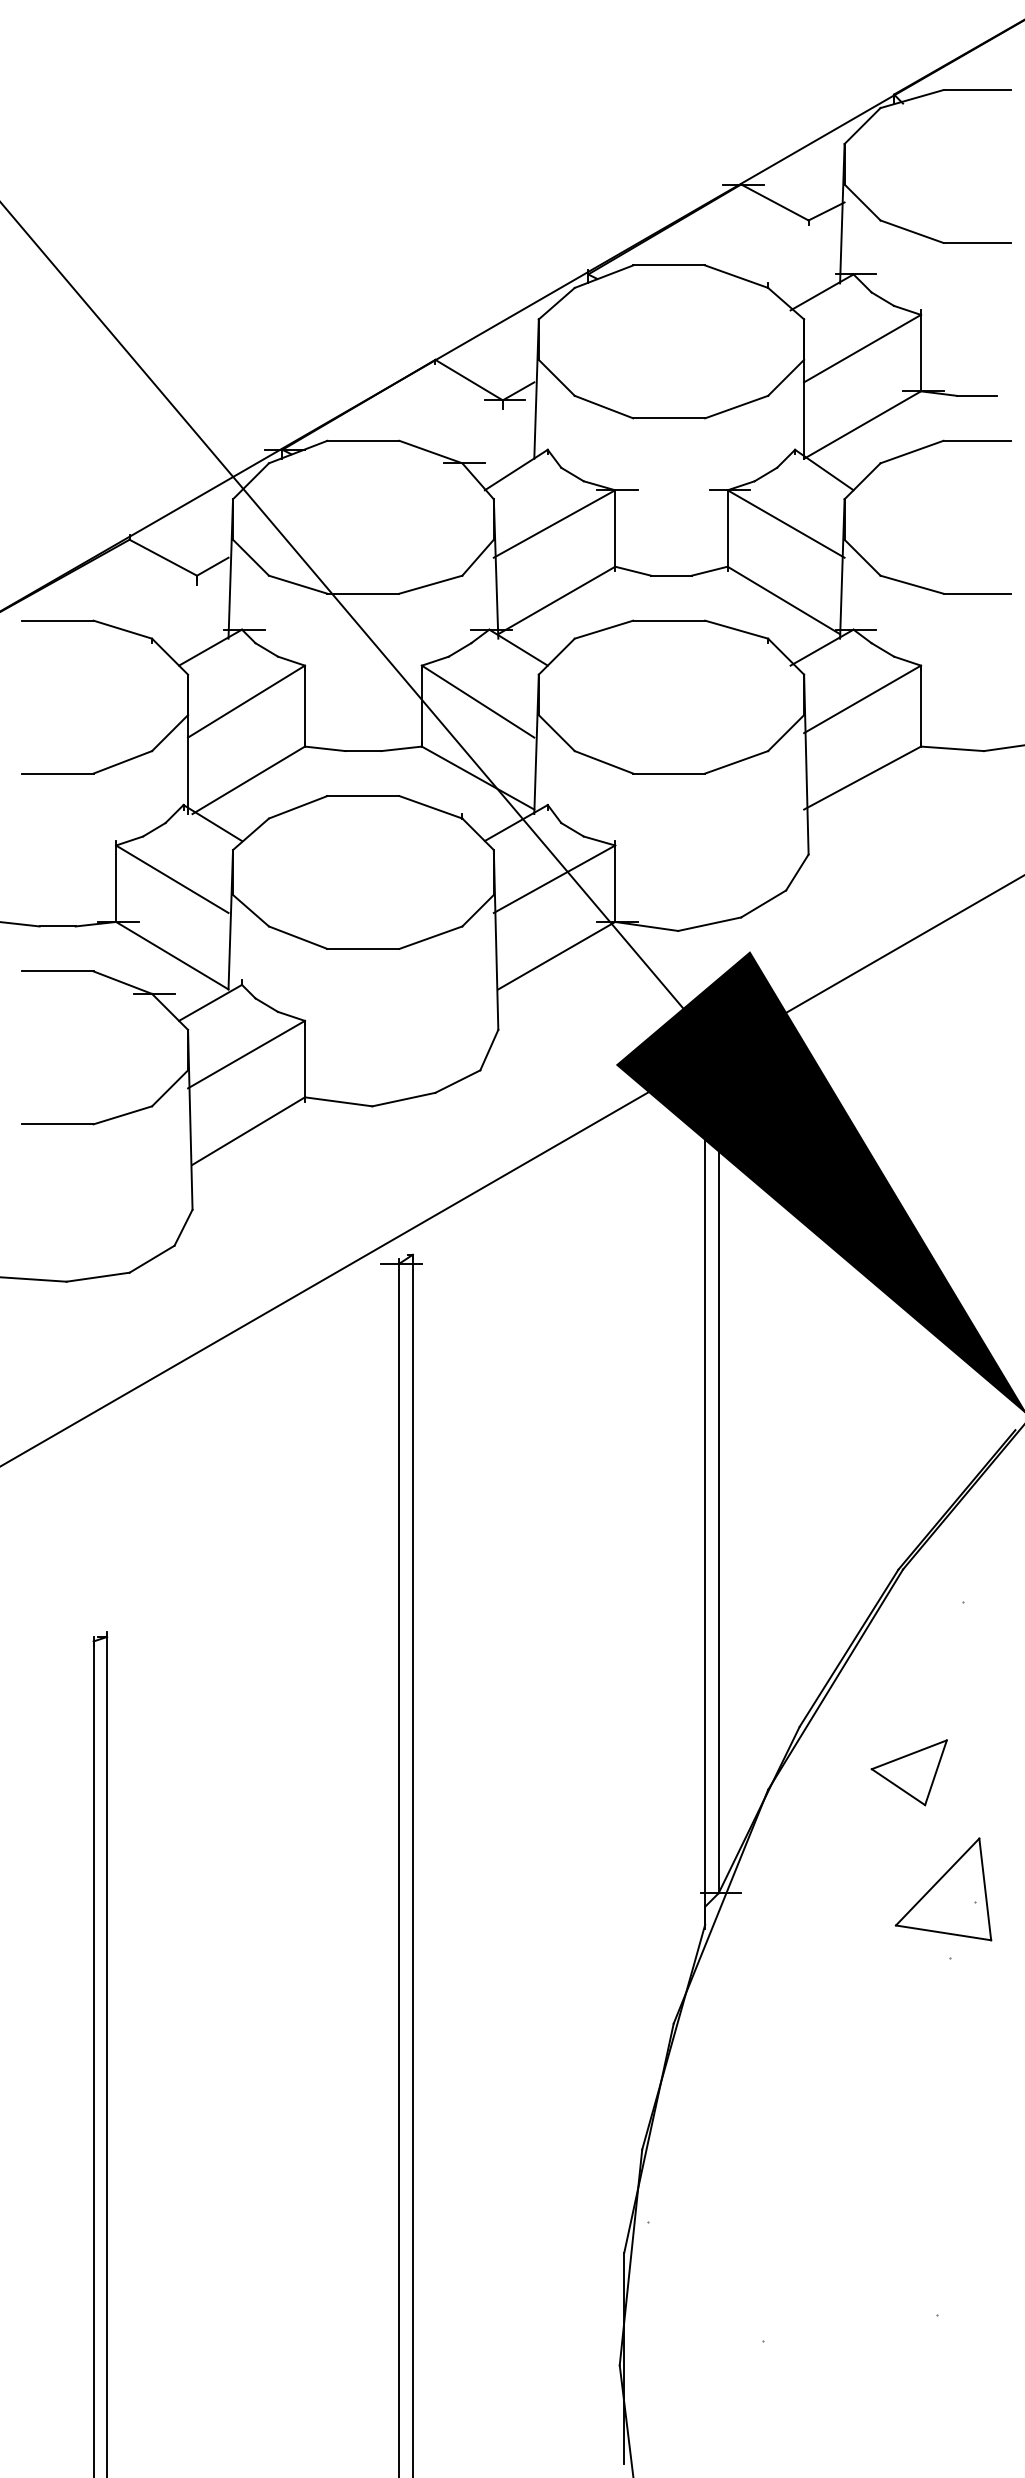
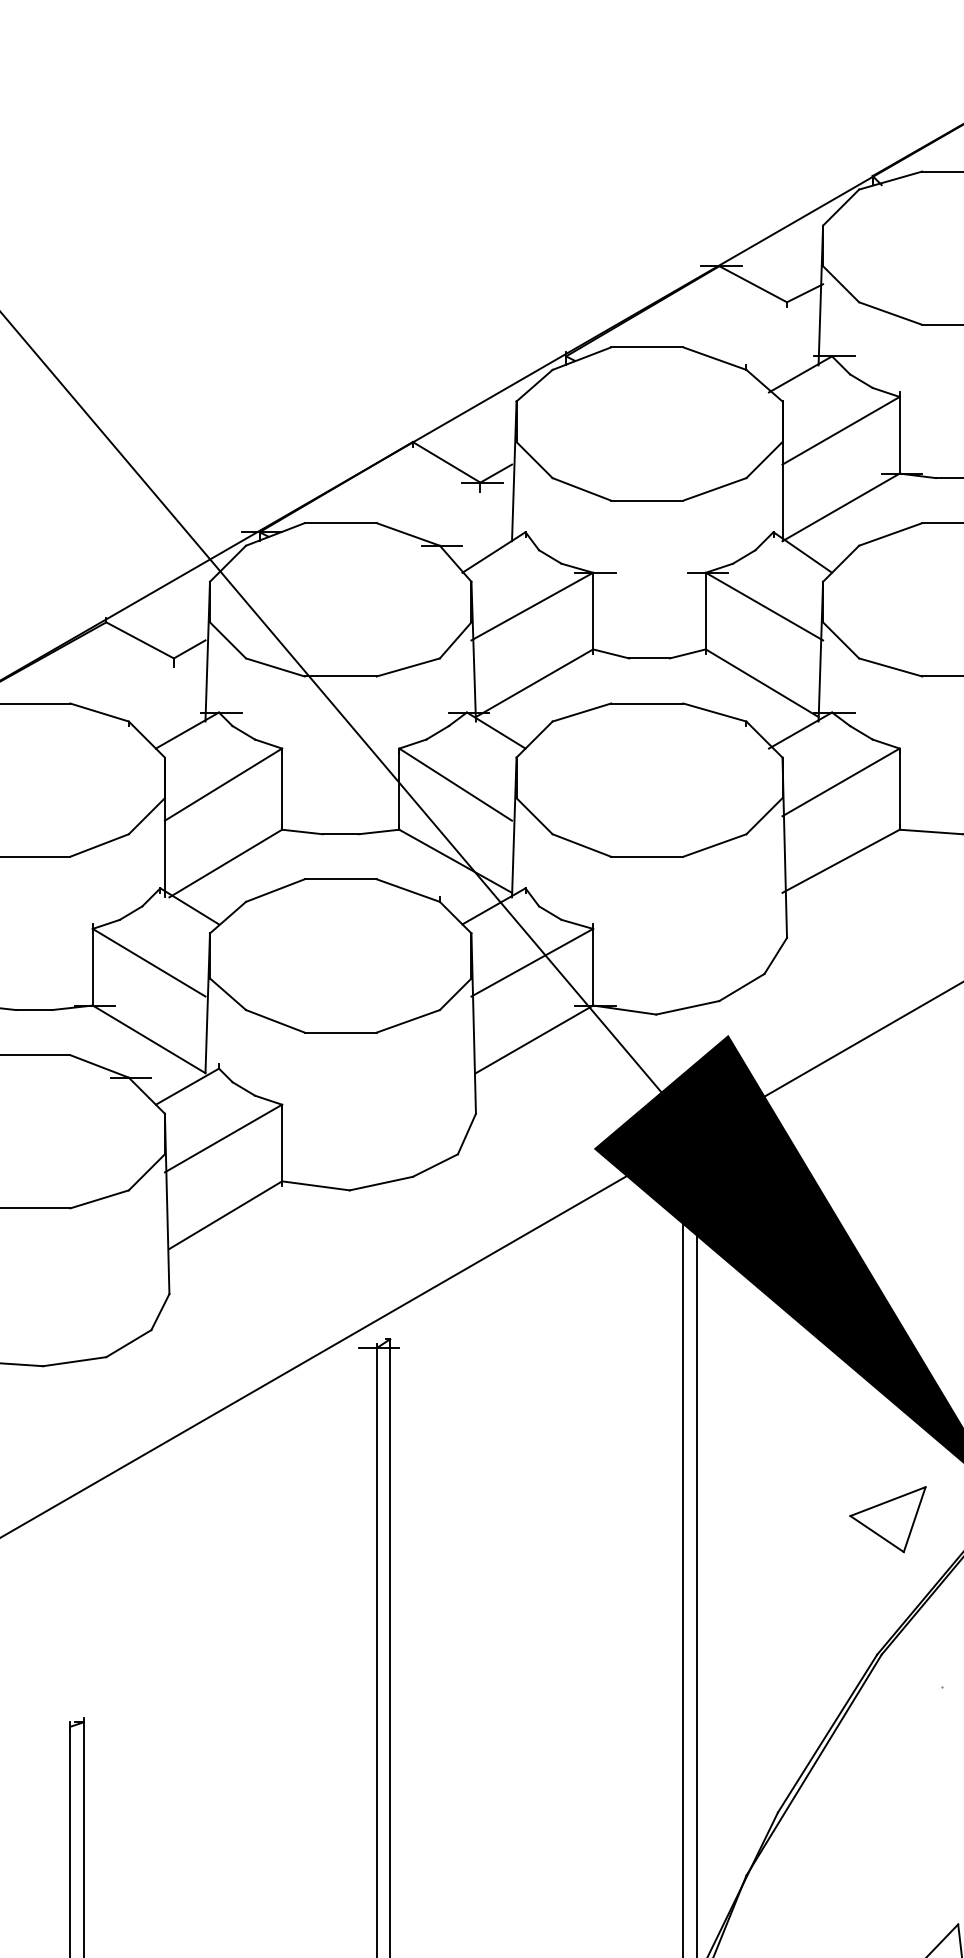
part: (908, 1772) -> (887, 1519), moved

